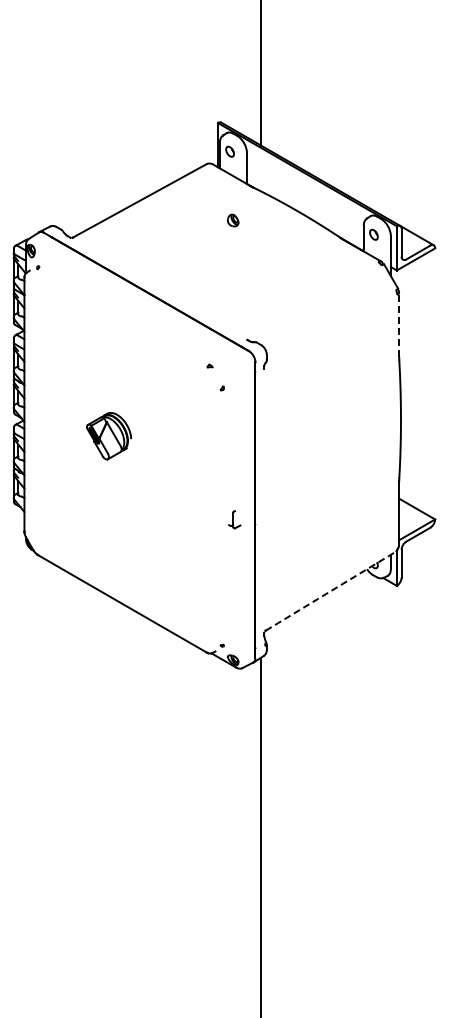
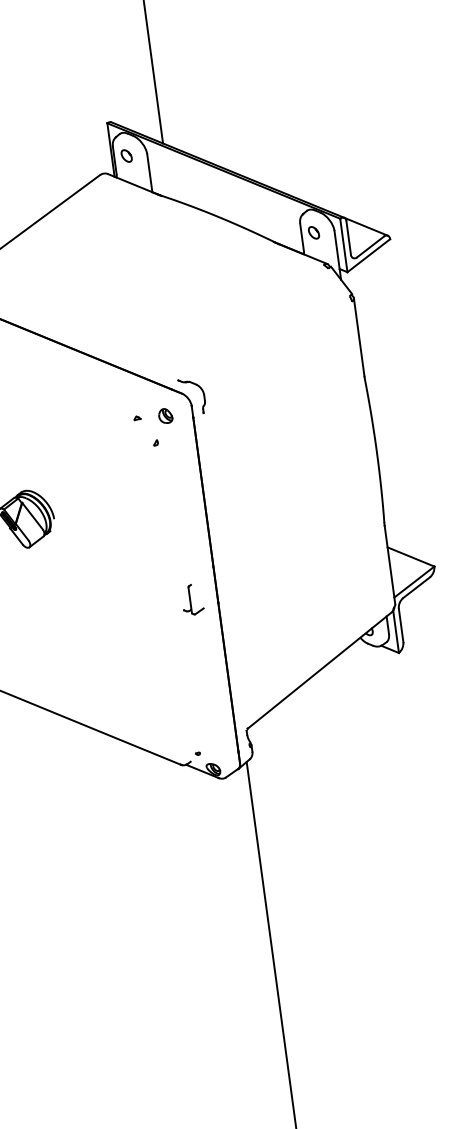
part: (233, 220) -> (166, 415), moved
line: (399, 324) -> (359, 336), dashed -> solid
part: (234, 519) -> (192, 599), size x1.43
line: (331, 590) -> (320, 669), dashed -> solid

